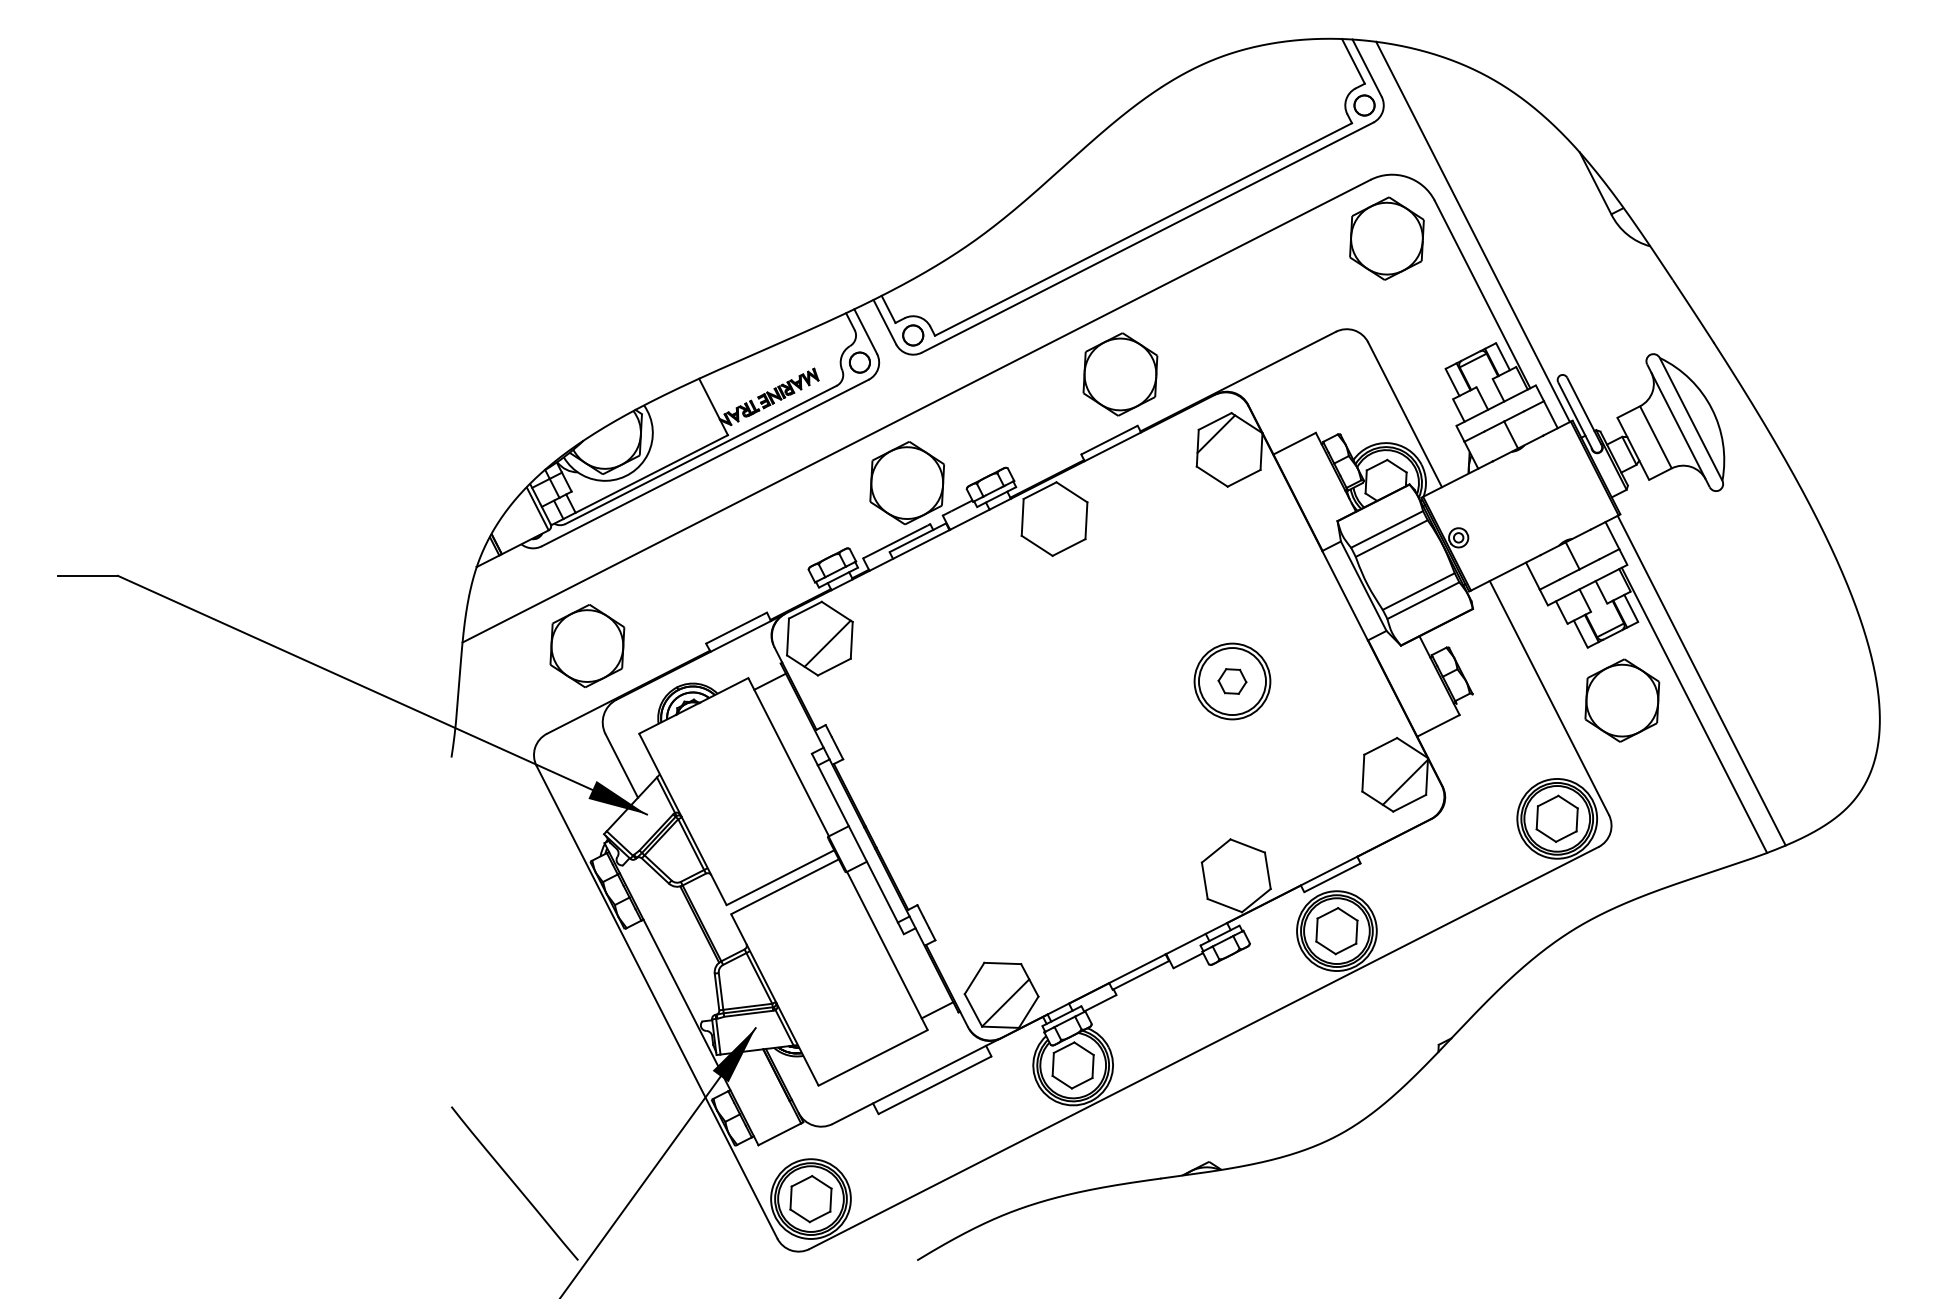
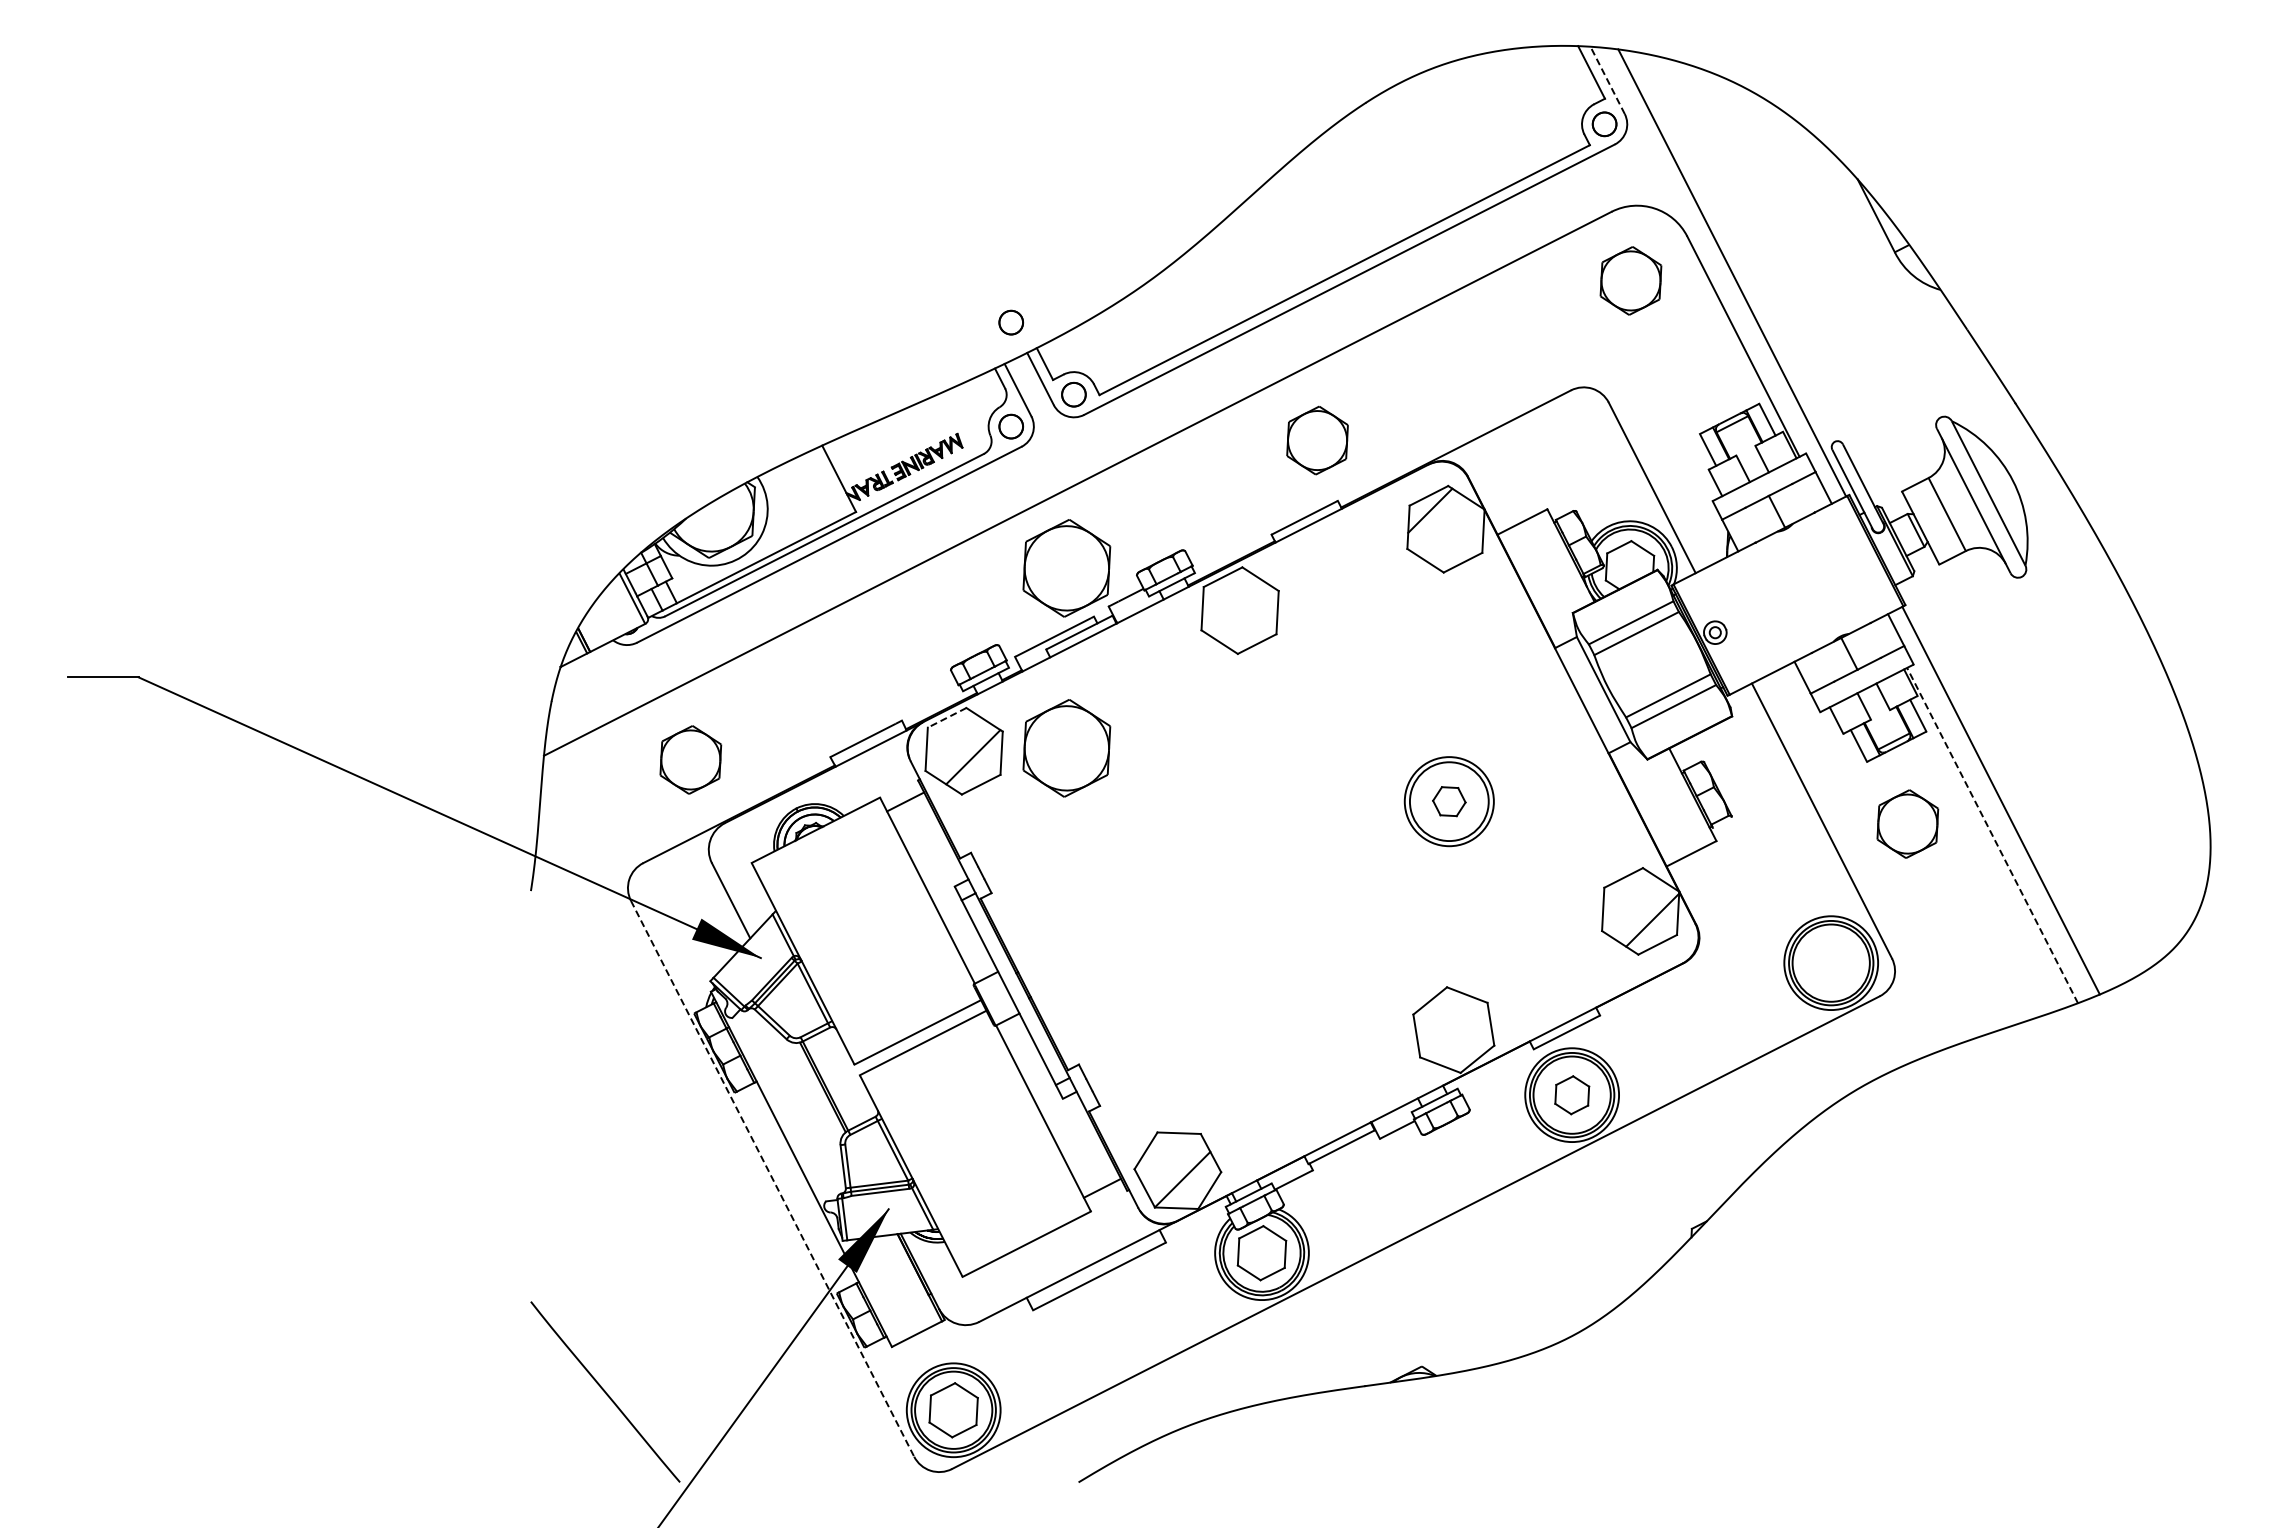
line: (1366, 68) -> (1607, 80), solid -> dashed
part: (1386, 238) -> (1630, 280), size x0.7
part: (859, 274) -> (1010, 322), added
part: (1120, 374) -> (1317, 440), size x0.7
line: (805, 609) -> (947, 717), solid -> dashed
part: (906, 636) -> (1066, 748), added
part: (587, 645) -> (690, 759), size x0.7
part: (1622, 700) -> (1907, 823), size x0.7
line: (1694, 710) -> (1992, 835), solid -> dashed
part: (1557, 819) -> (1831, 963), removed
part: (1337, 931) -> (1572, 1095), size x0.7
line: (656, 1001) -> (772, 1178), solid -> dashed

